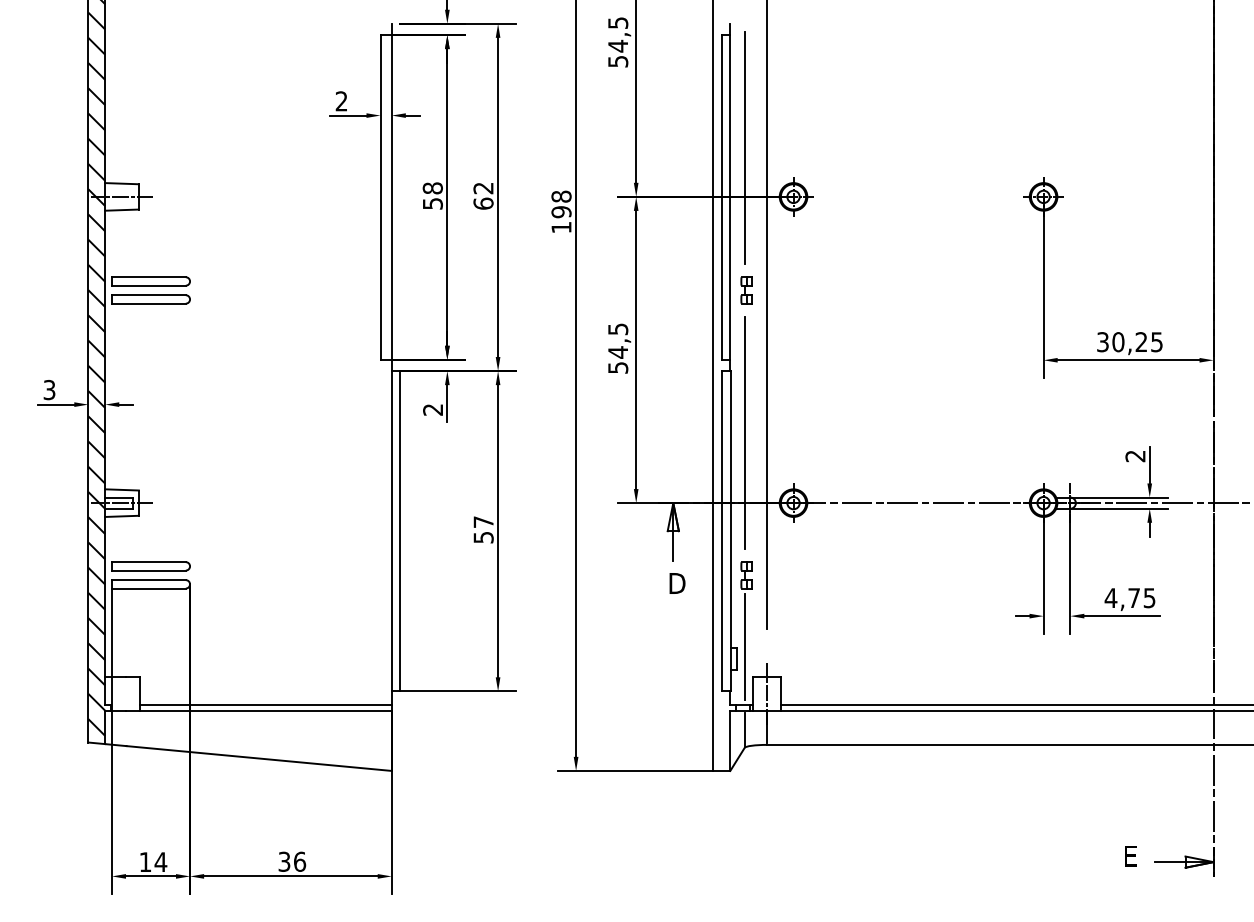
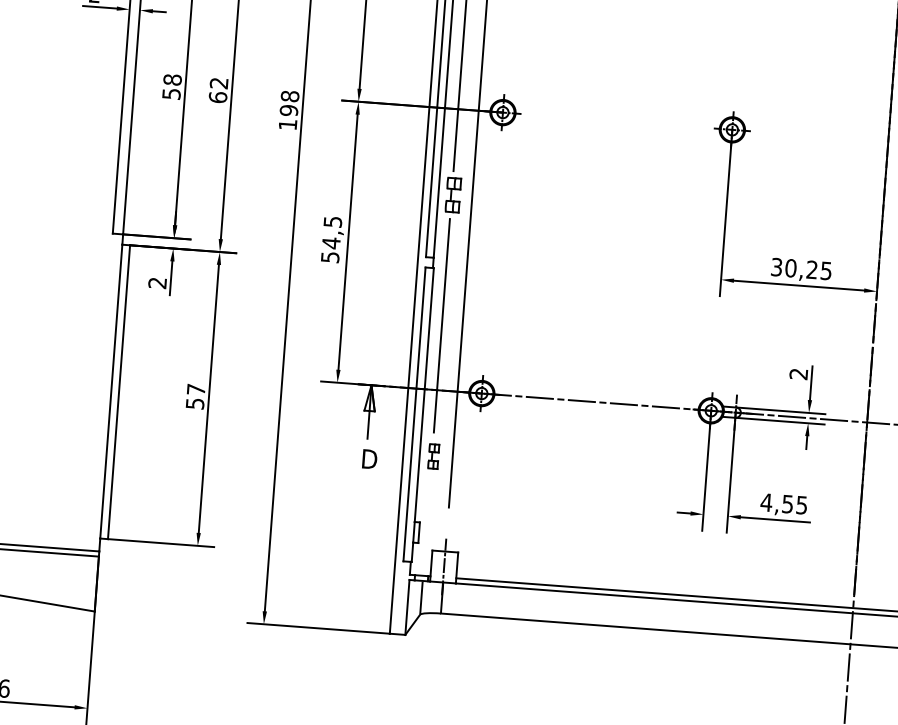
part: (746, 290) -> (453, 195), size x1.4
text: (1133, 598) -> (787, 504), 4,75 -> 4,55
line: (744, 646) -> (426, 521), removed

